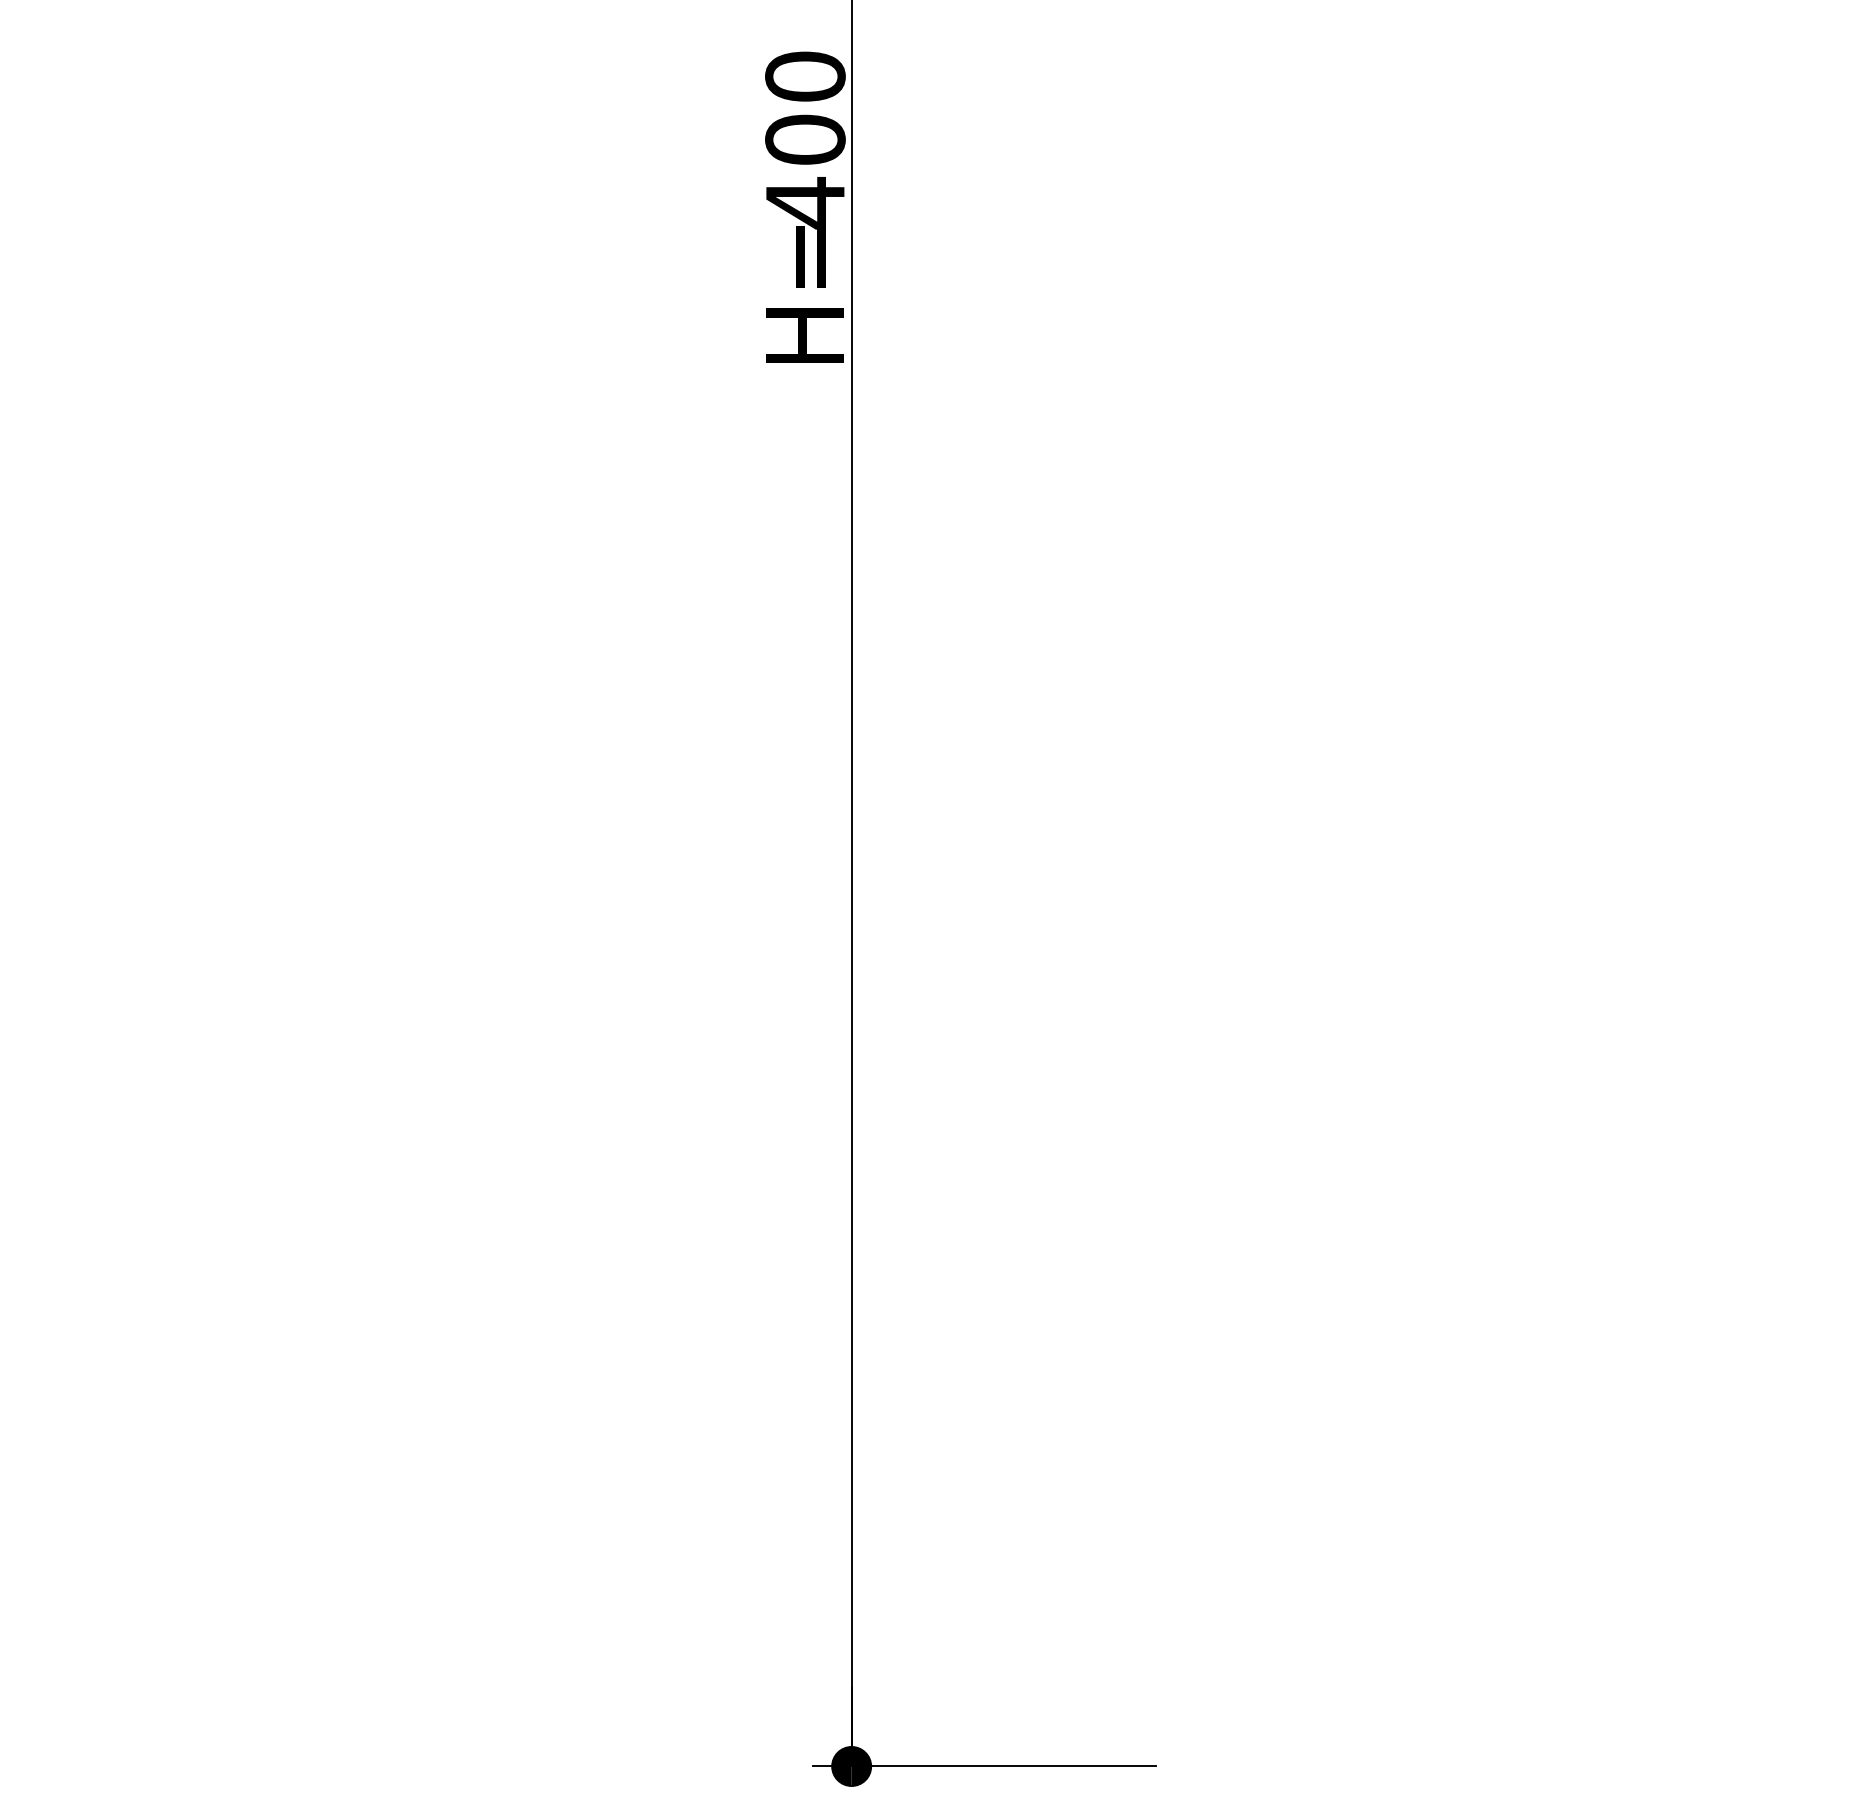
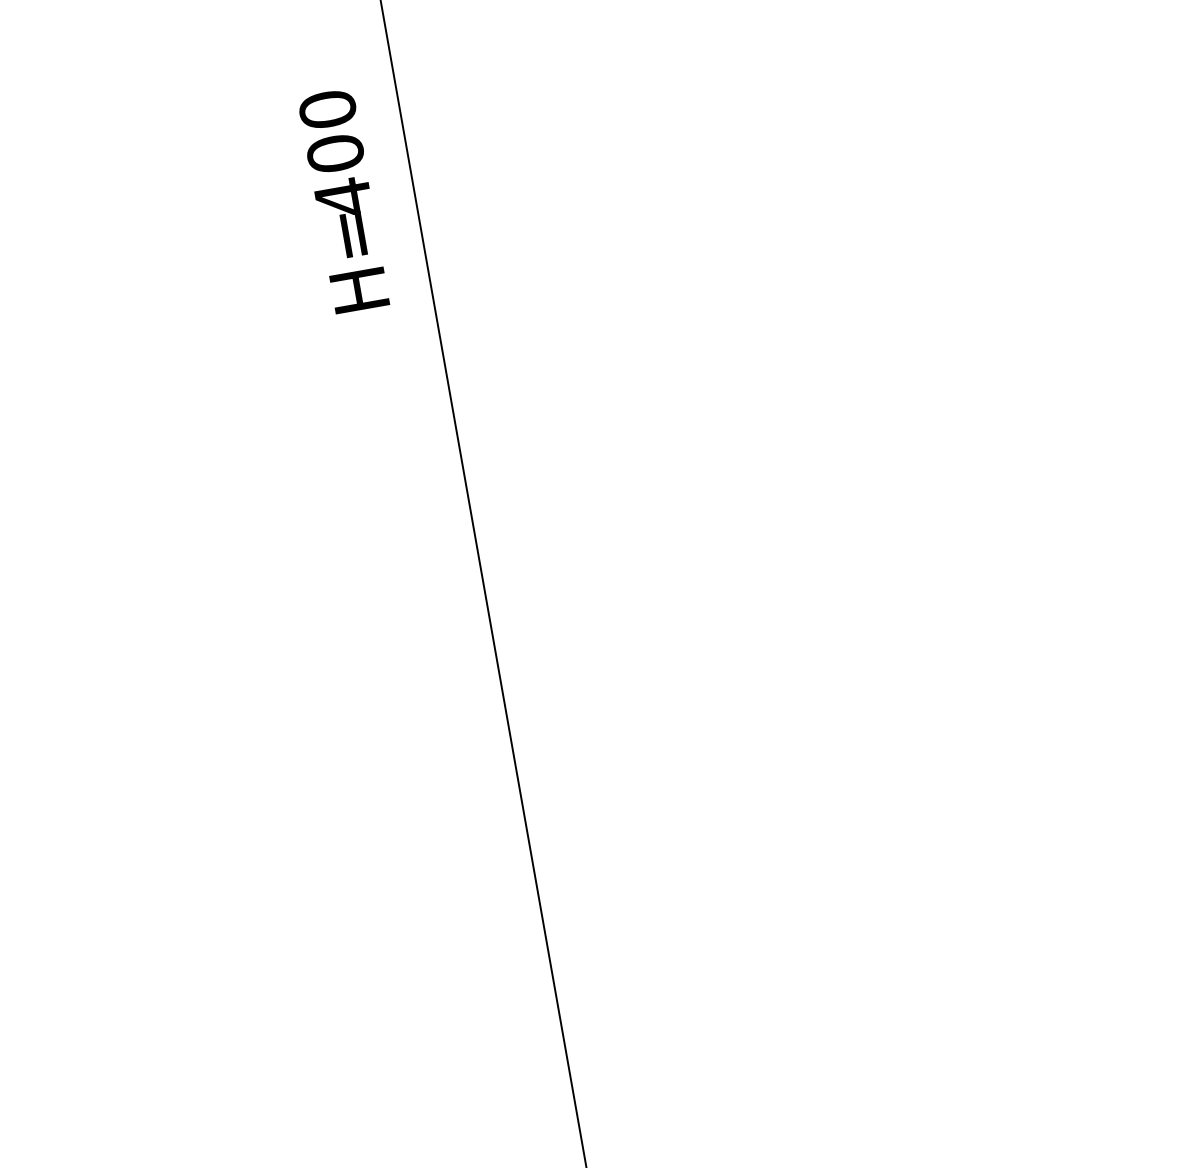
text: (805, 206) -> (343, 200), moved

